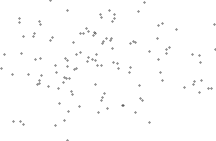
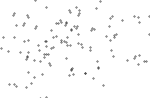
part: (160, 53) -> (111, 37), size x0.7
part: (196, 58) -> (136, 19), moved
part: (140, 92) -> (97, 64), size x0.6
part: (102, 102) -> (71, 71), size x0.6
part: (68, 114) -> (34, 79), moved

